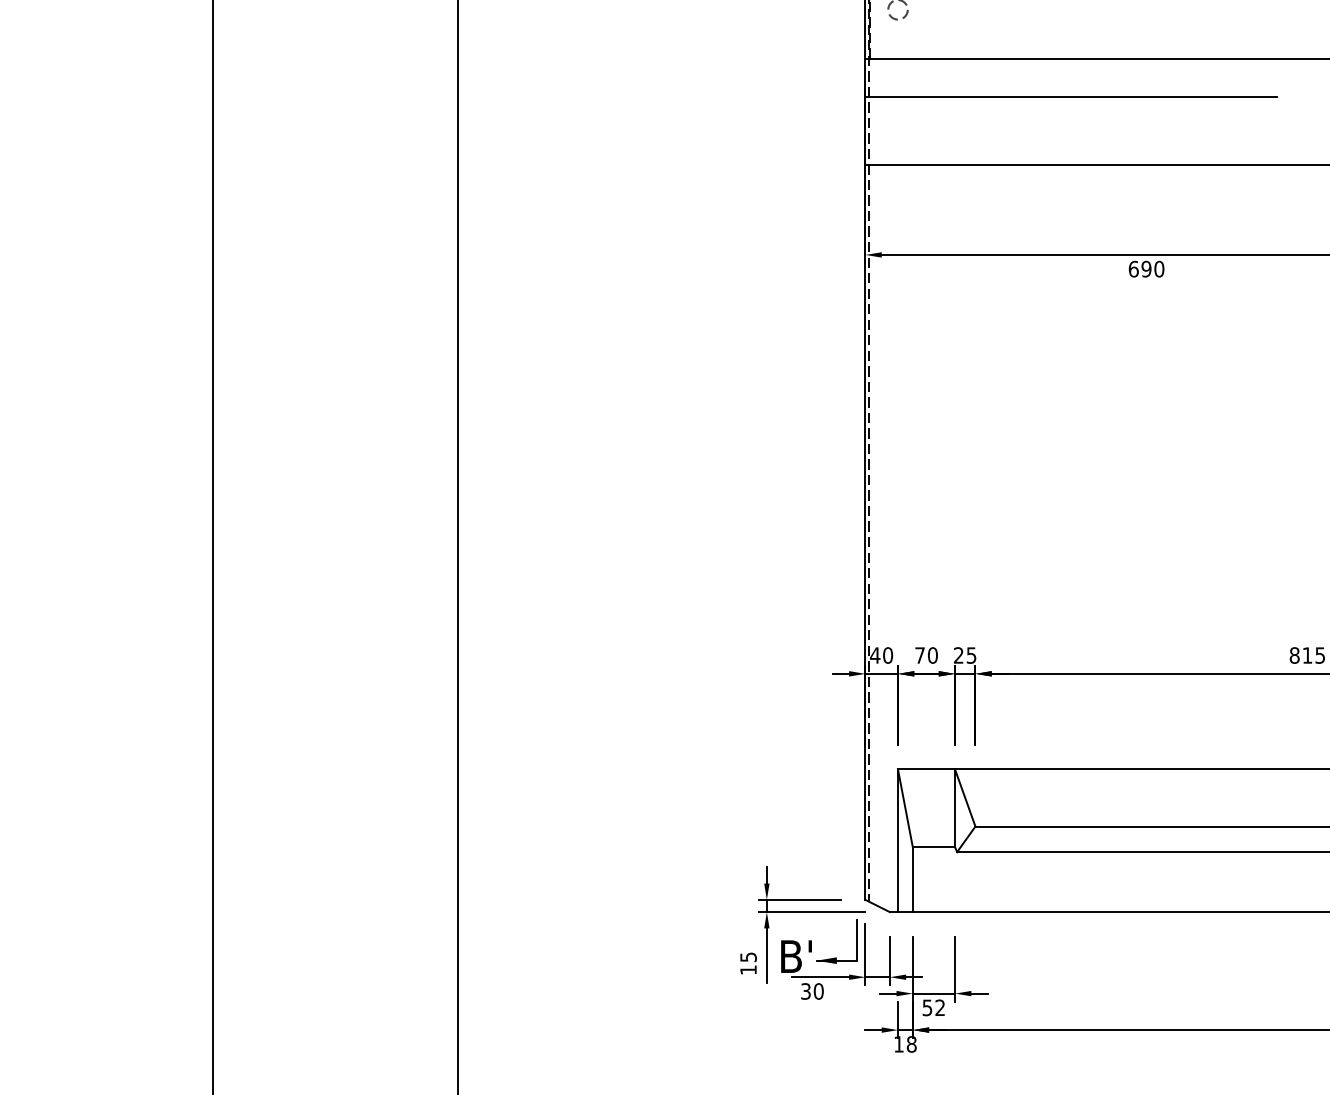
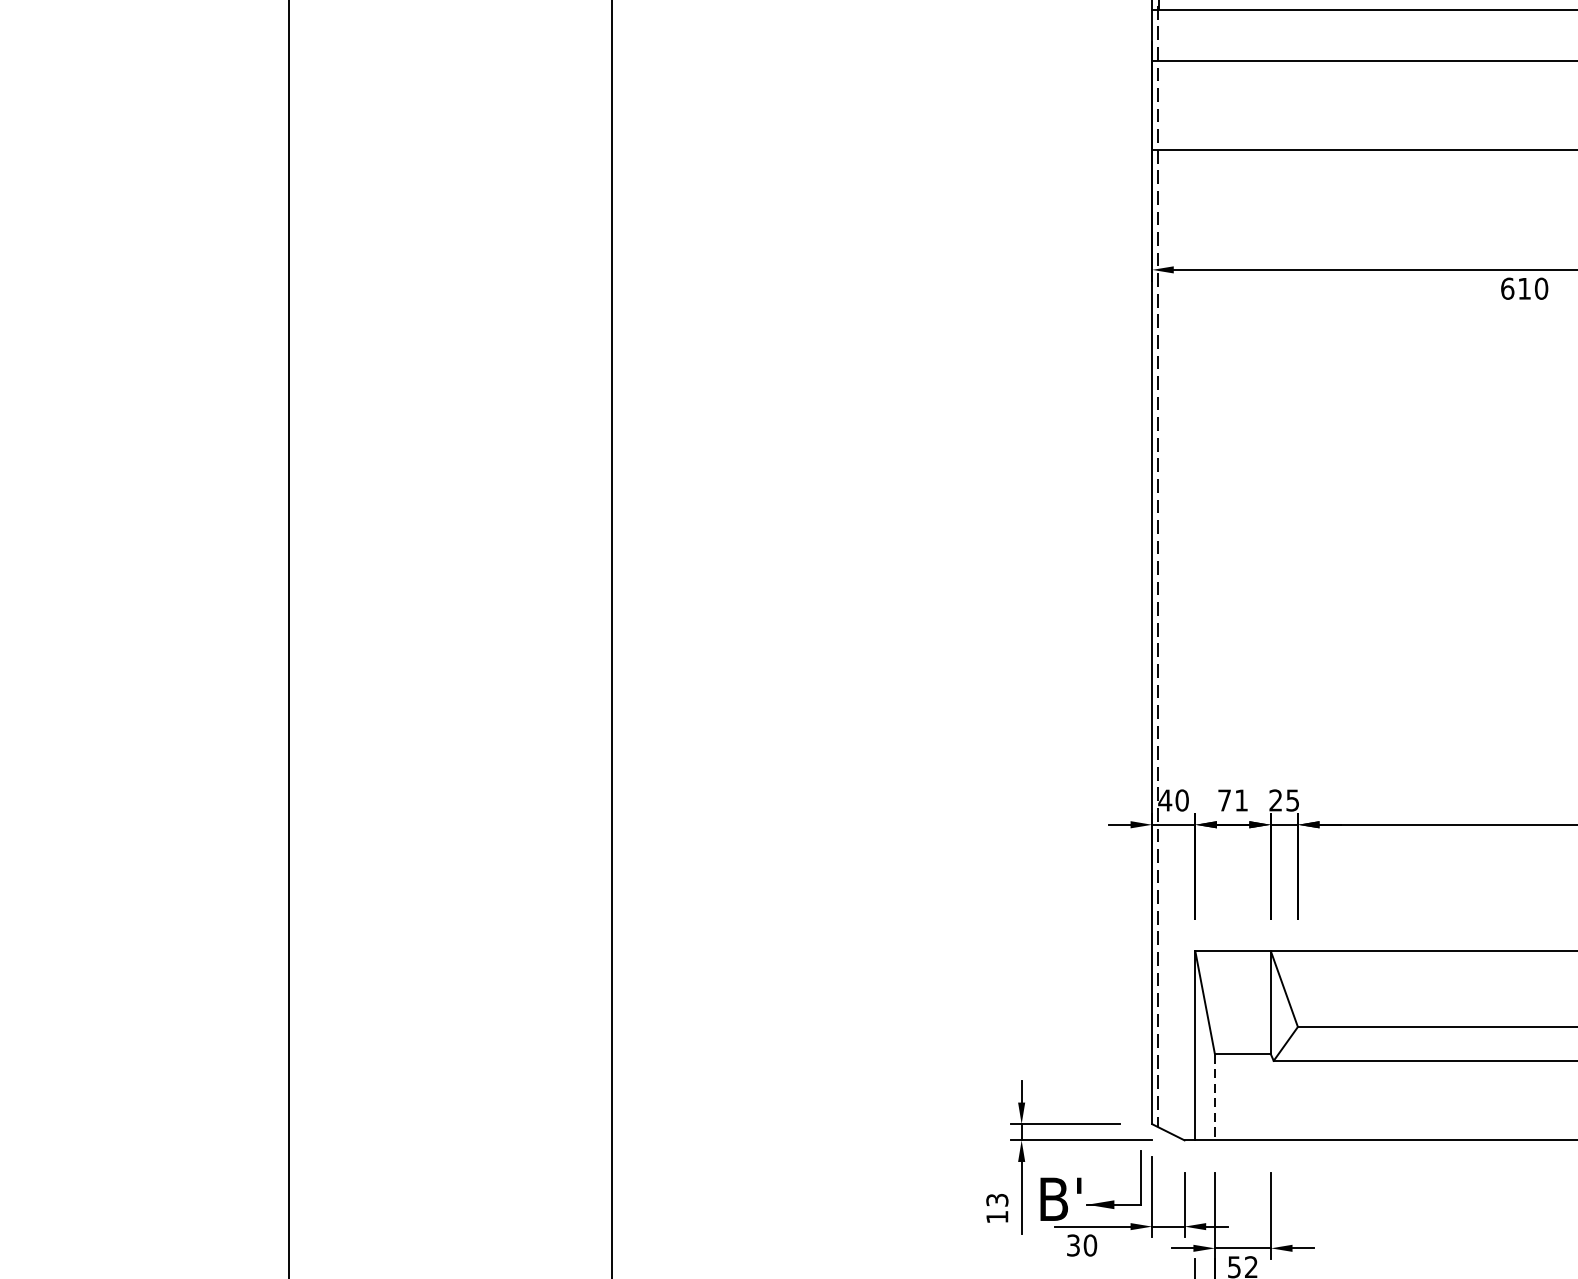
text: (1146, 268) -> (1524, 287), 690 -> 610
text: (932, 655) -> (1241, 800), 70 -> 71
line: (912, 880) -> (1214, 1098), solid -> dashed
text: (747, 956) -> (995, 1199), 15 -> 13

